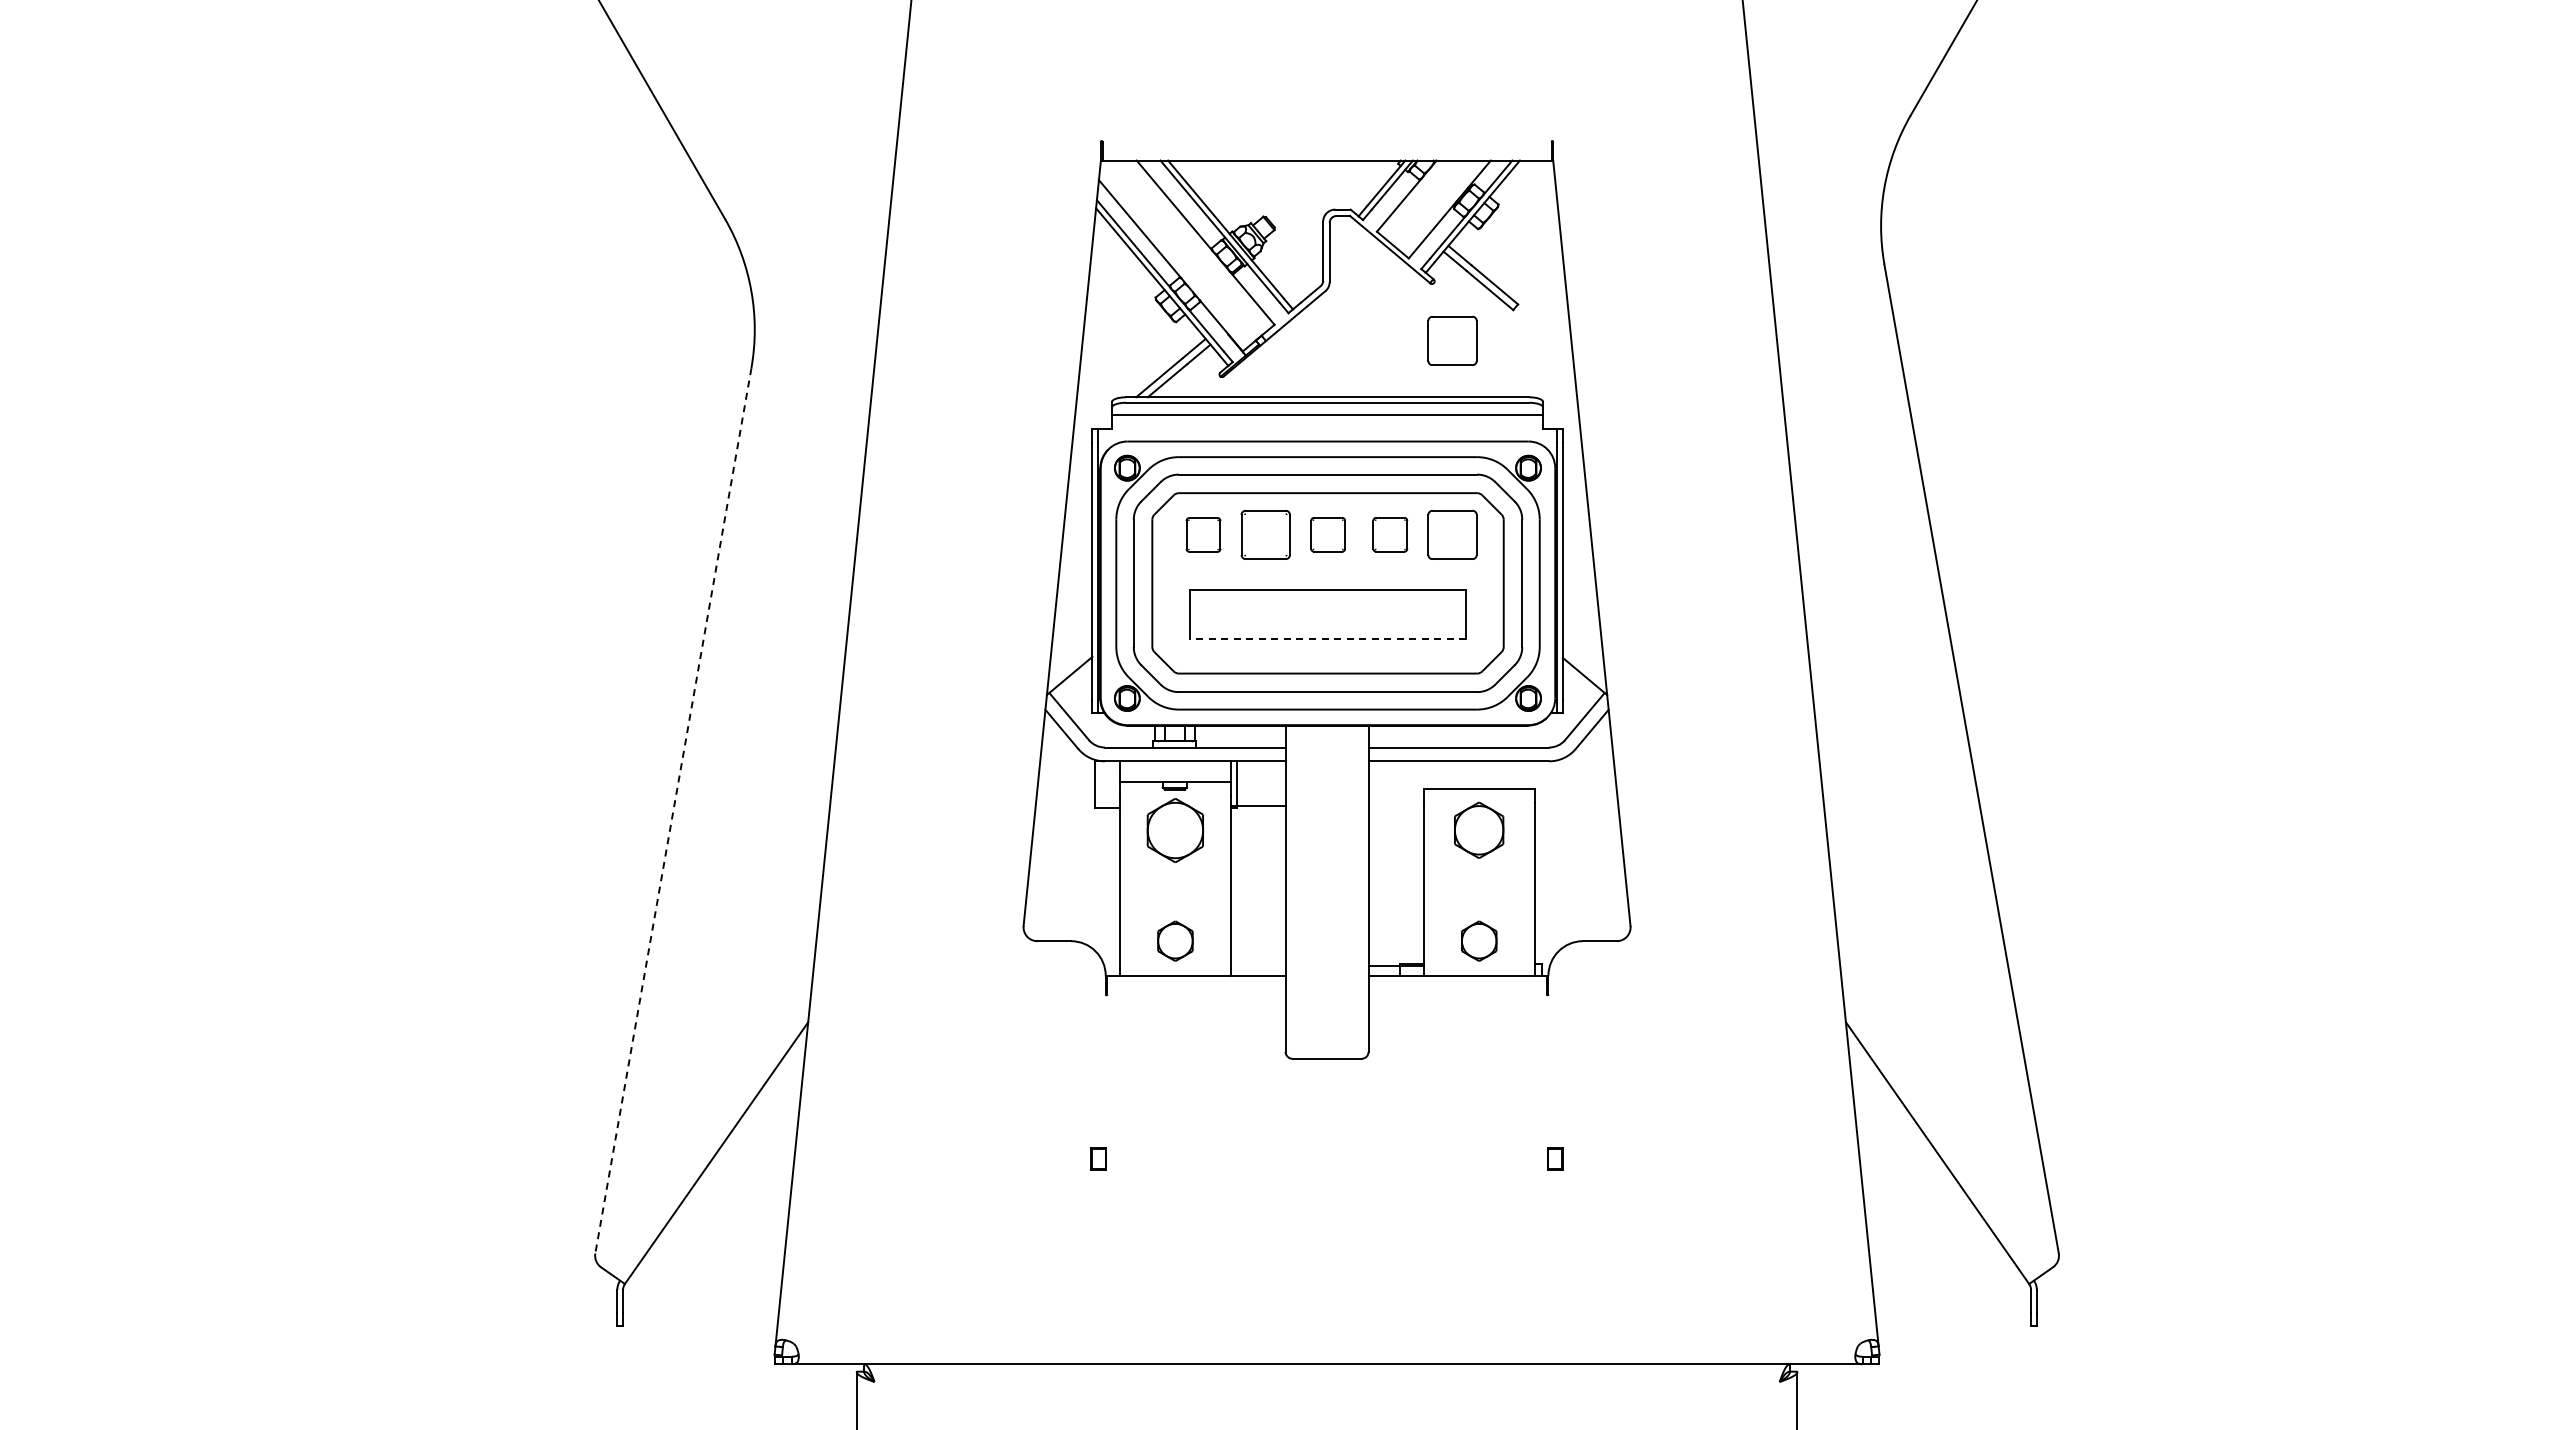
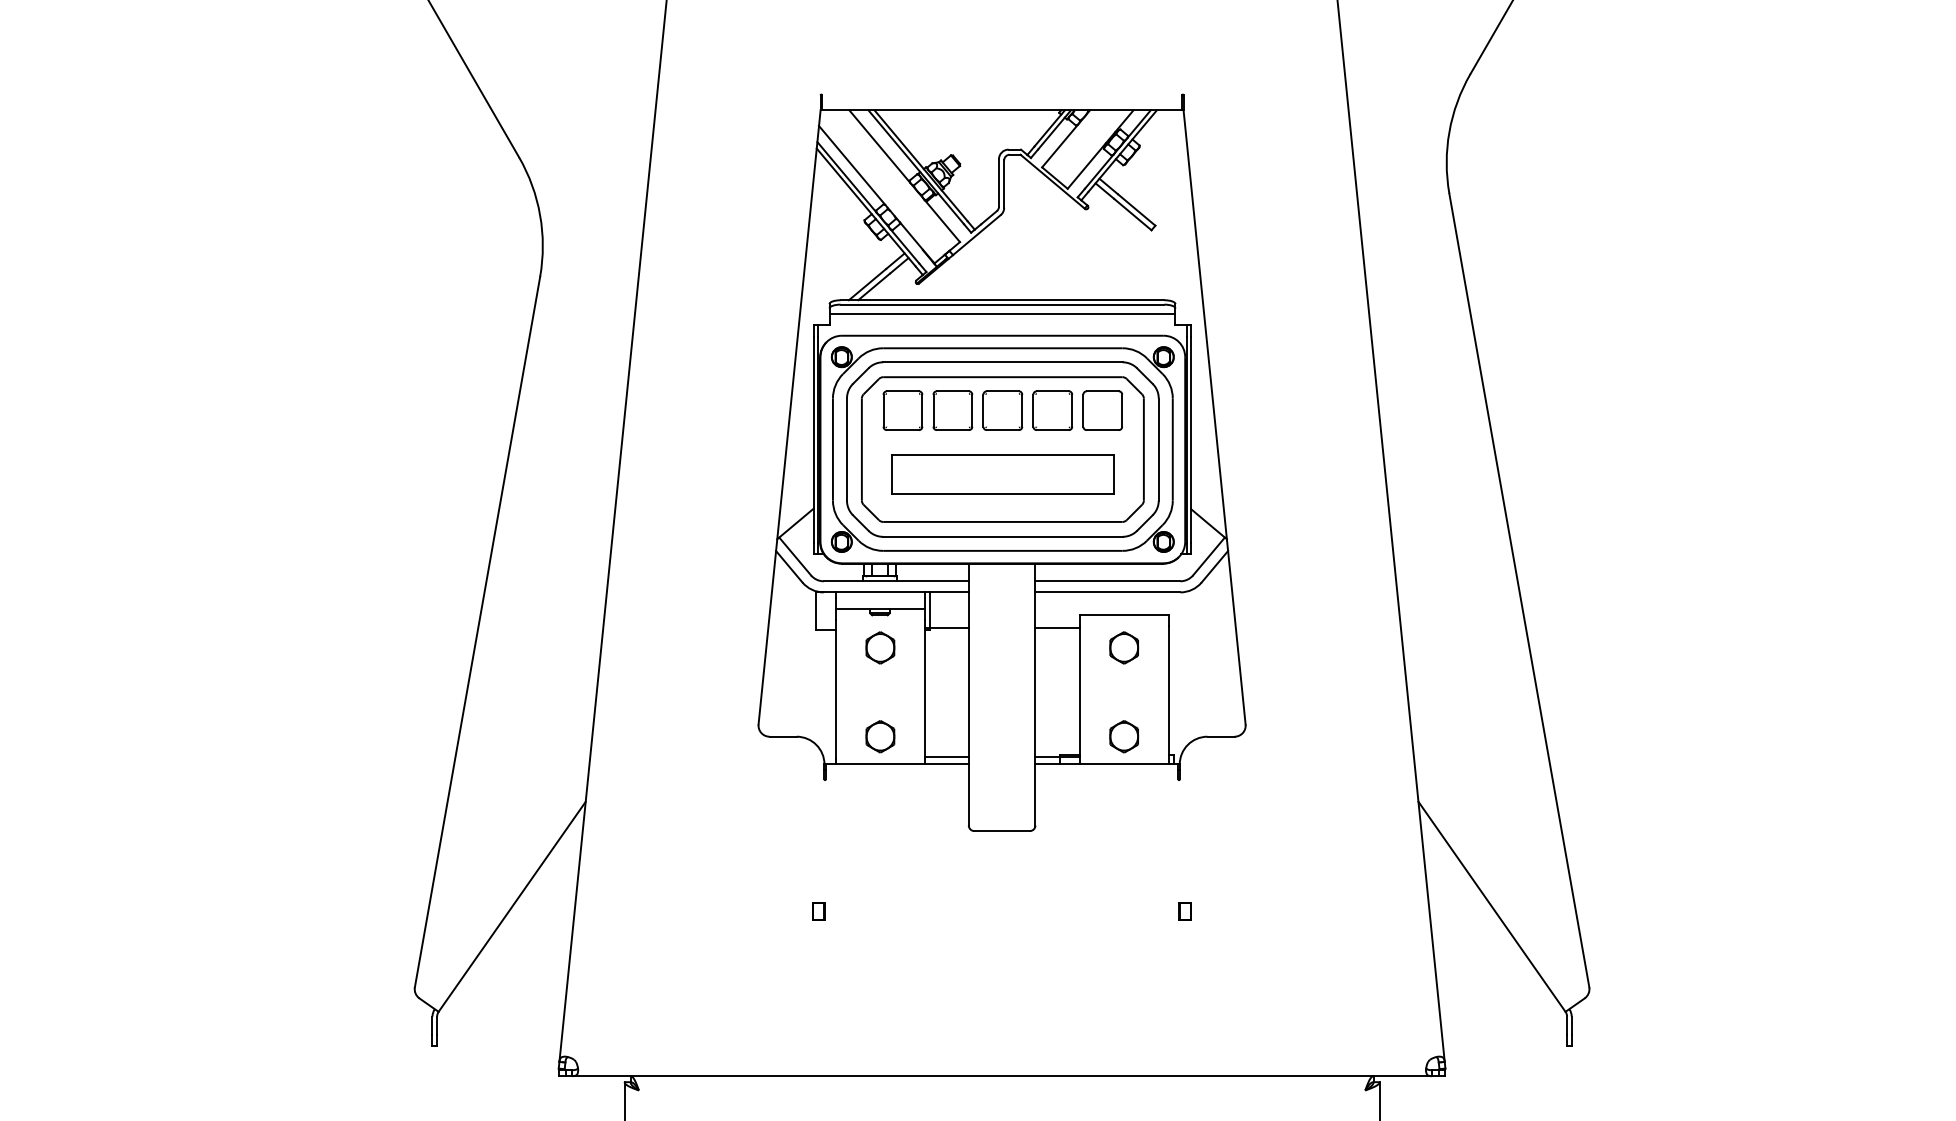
part: (1452, 340) -> (1102, 254), removed
part: (1203, 534) -> (902, 410), size x1.43
part: (1328, 534) -> (1003, 410), size x1.43
part: (1390, 534) -> (1053, 410), size x1.43
line: (1327, 638) -> (1002, 493), dashed -> solid
line: (1395, 805) -> (1057, 627), added
line: (673, 811) -> (477, 632), dashed -> solid
part: (1175, 830) -> (880, 647), size x0.62
part: (1479, 830) -> (1124, 647), size x0.71
line: (1257, 966) -> (946, 757), added

